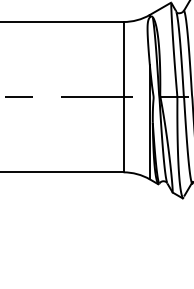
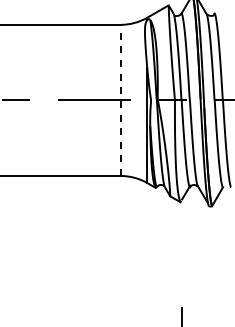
line: (123, 97) -> (120, 100), solid -> dashed

